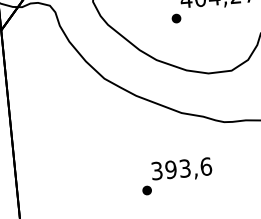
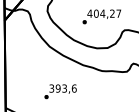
text: (176, 175) -> (60, 91), moved

